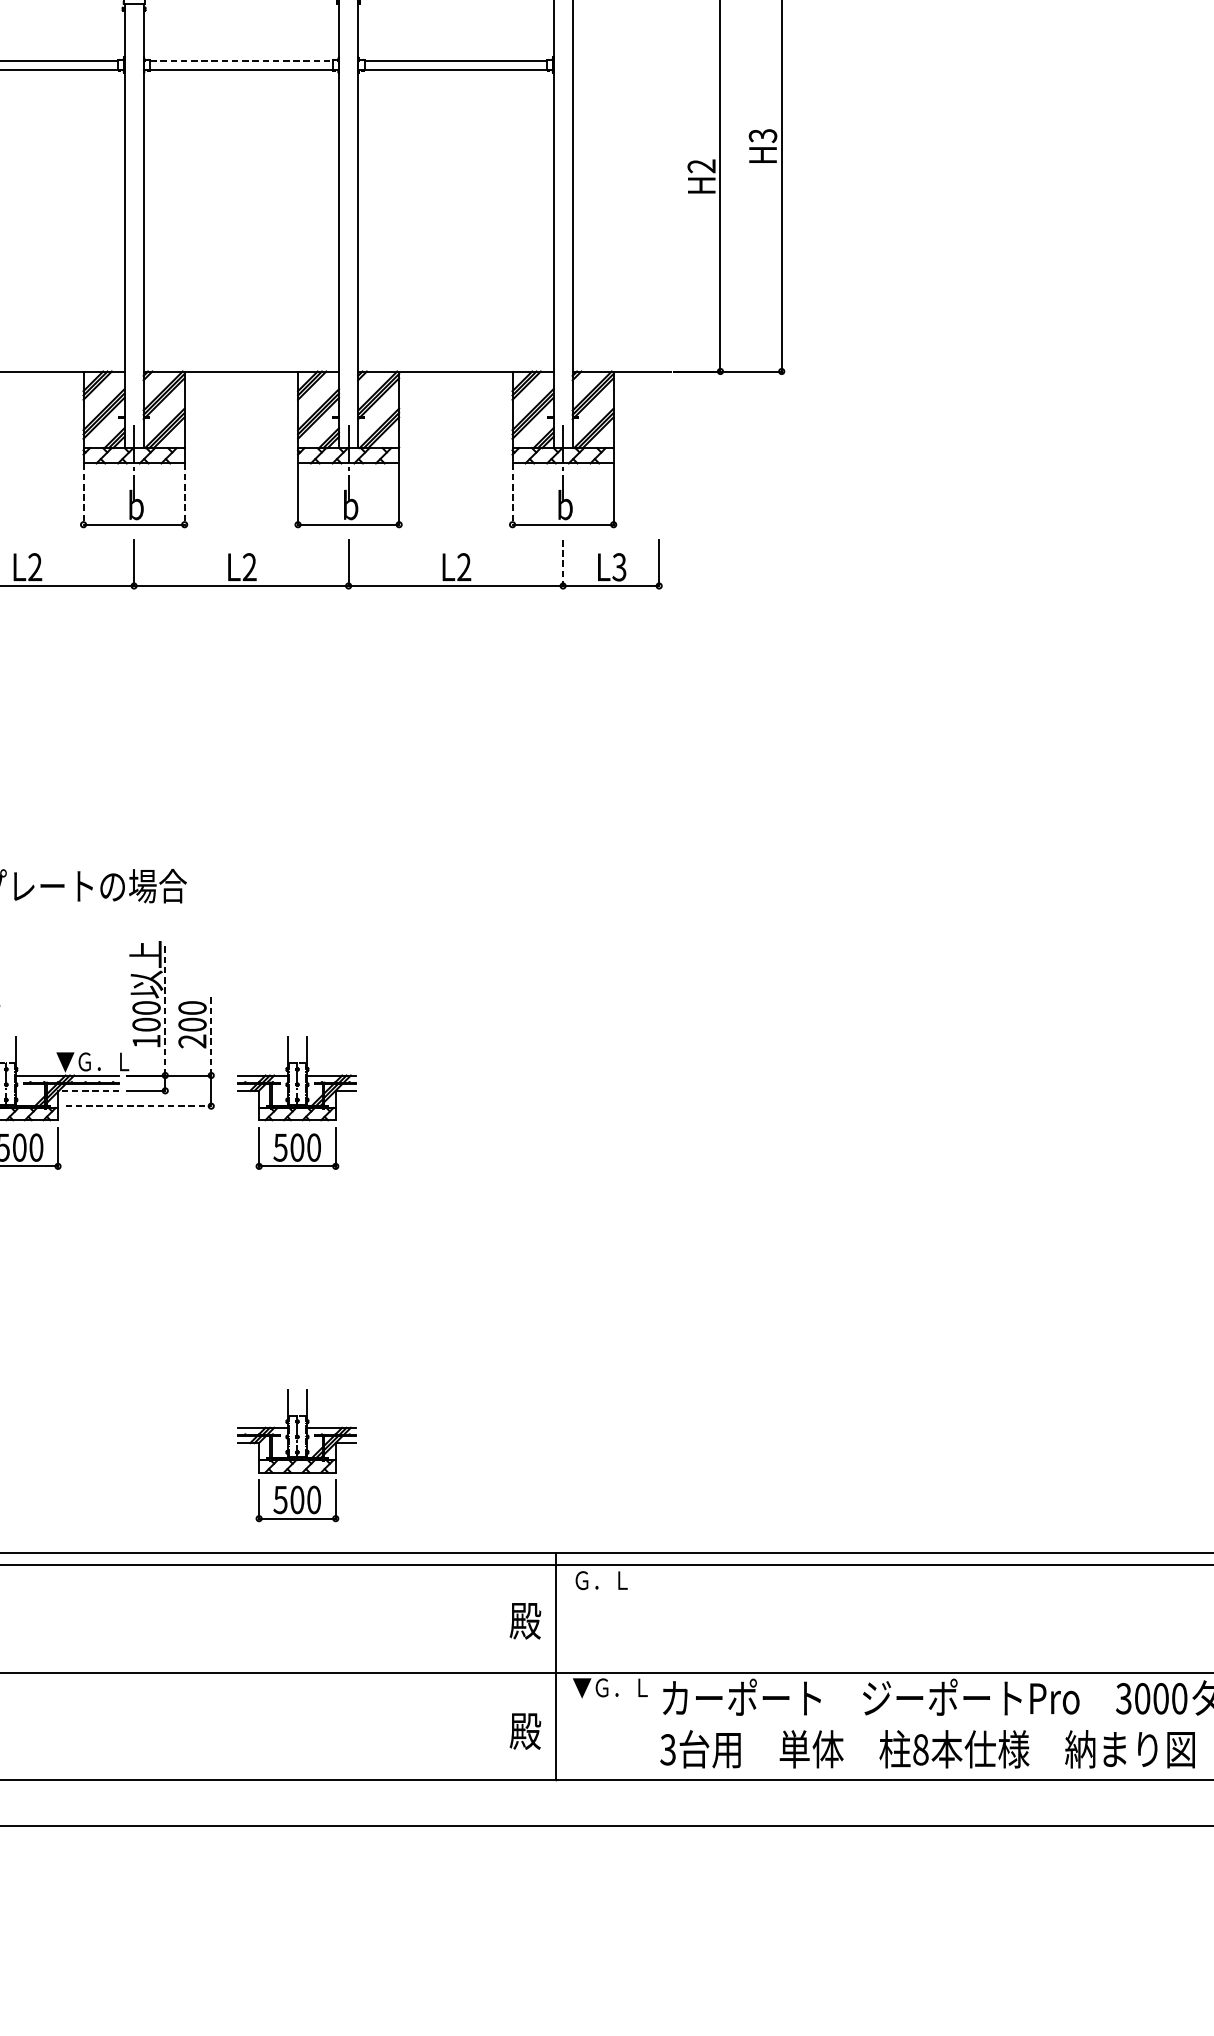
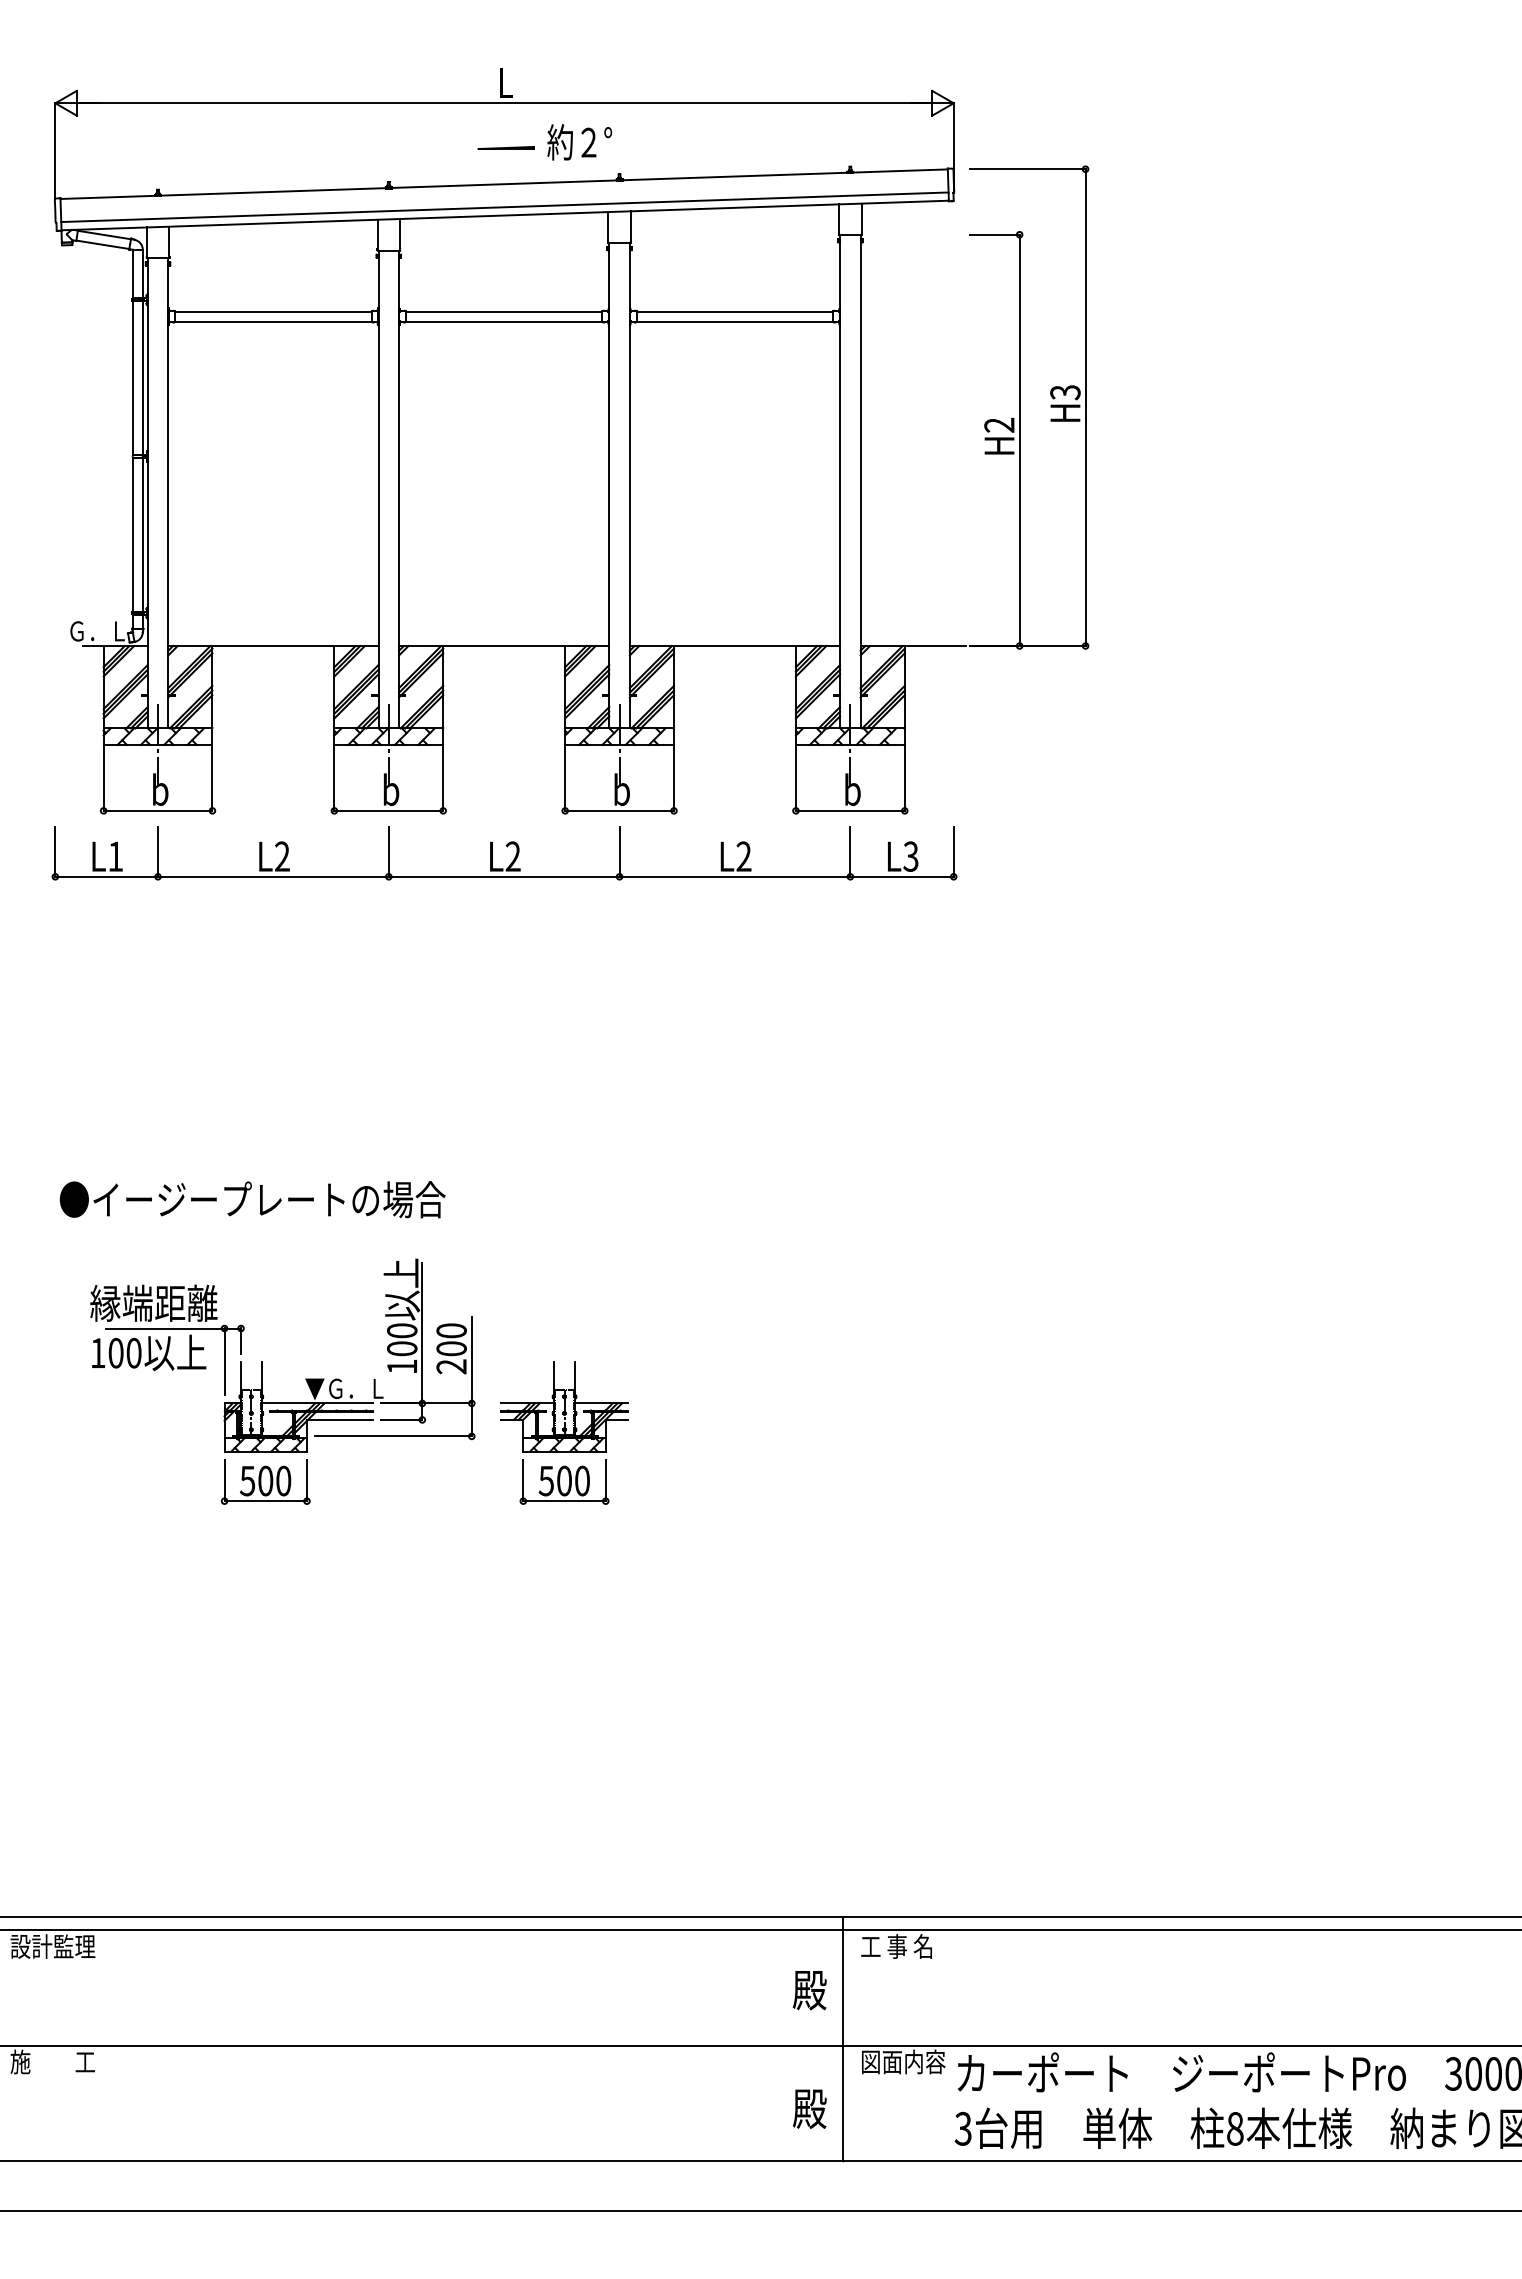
line: (241, 60) -> (504, 311), dashed -> solid
line: (83, 494) -> (334, 778), dashed -> solid
line: (184, 494) -> (443, 778), dashed -> solid
line: (512, 494) -> (795, 778), dashed -> solid
line: (563, 563) -> (850, 852), dashed -> solid
line: (165, 1009) -> (422, 1332), dashed -> solid
line: (210, 1034) -> (471, 1359), dashed -> solid
line: (88, 1090) -> (339, 1419), dashed -> solid
line: (139, 1106) -> (394, 1436), dashed -> solid
part: (297, 1454) -> (564, 1811), removed
text: (605, 1580) -> (896, 1946), Ｇ．Ｌ -> 工 事 名
text: (612, 1687) -> (903, 2061), ▼Ｇ．Ｌ -> 図面内容

